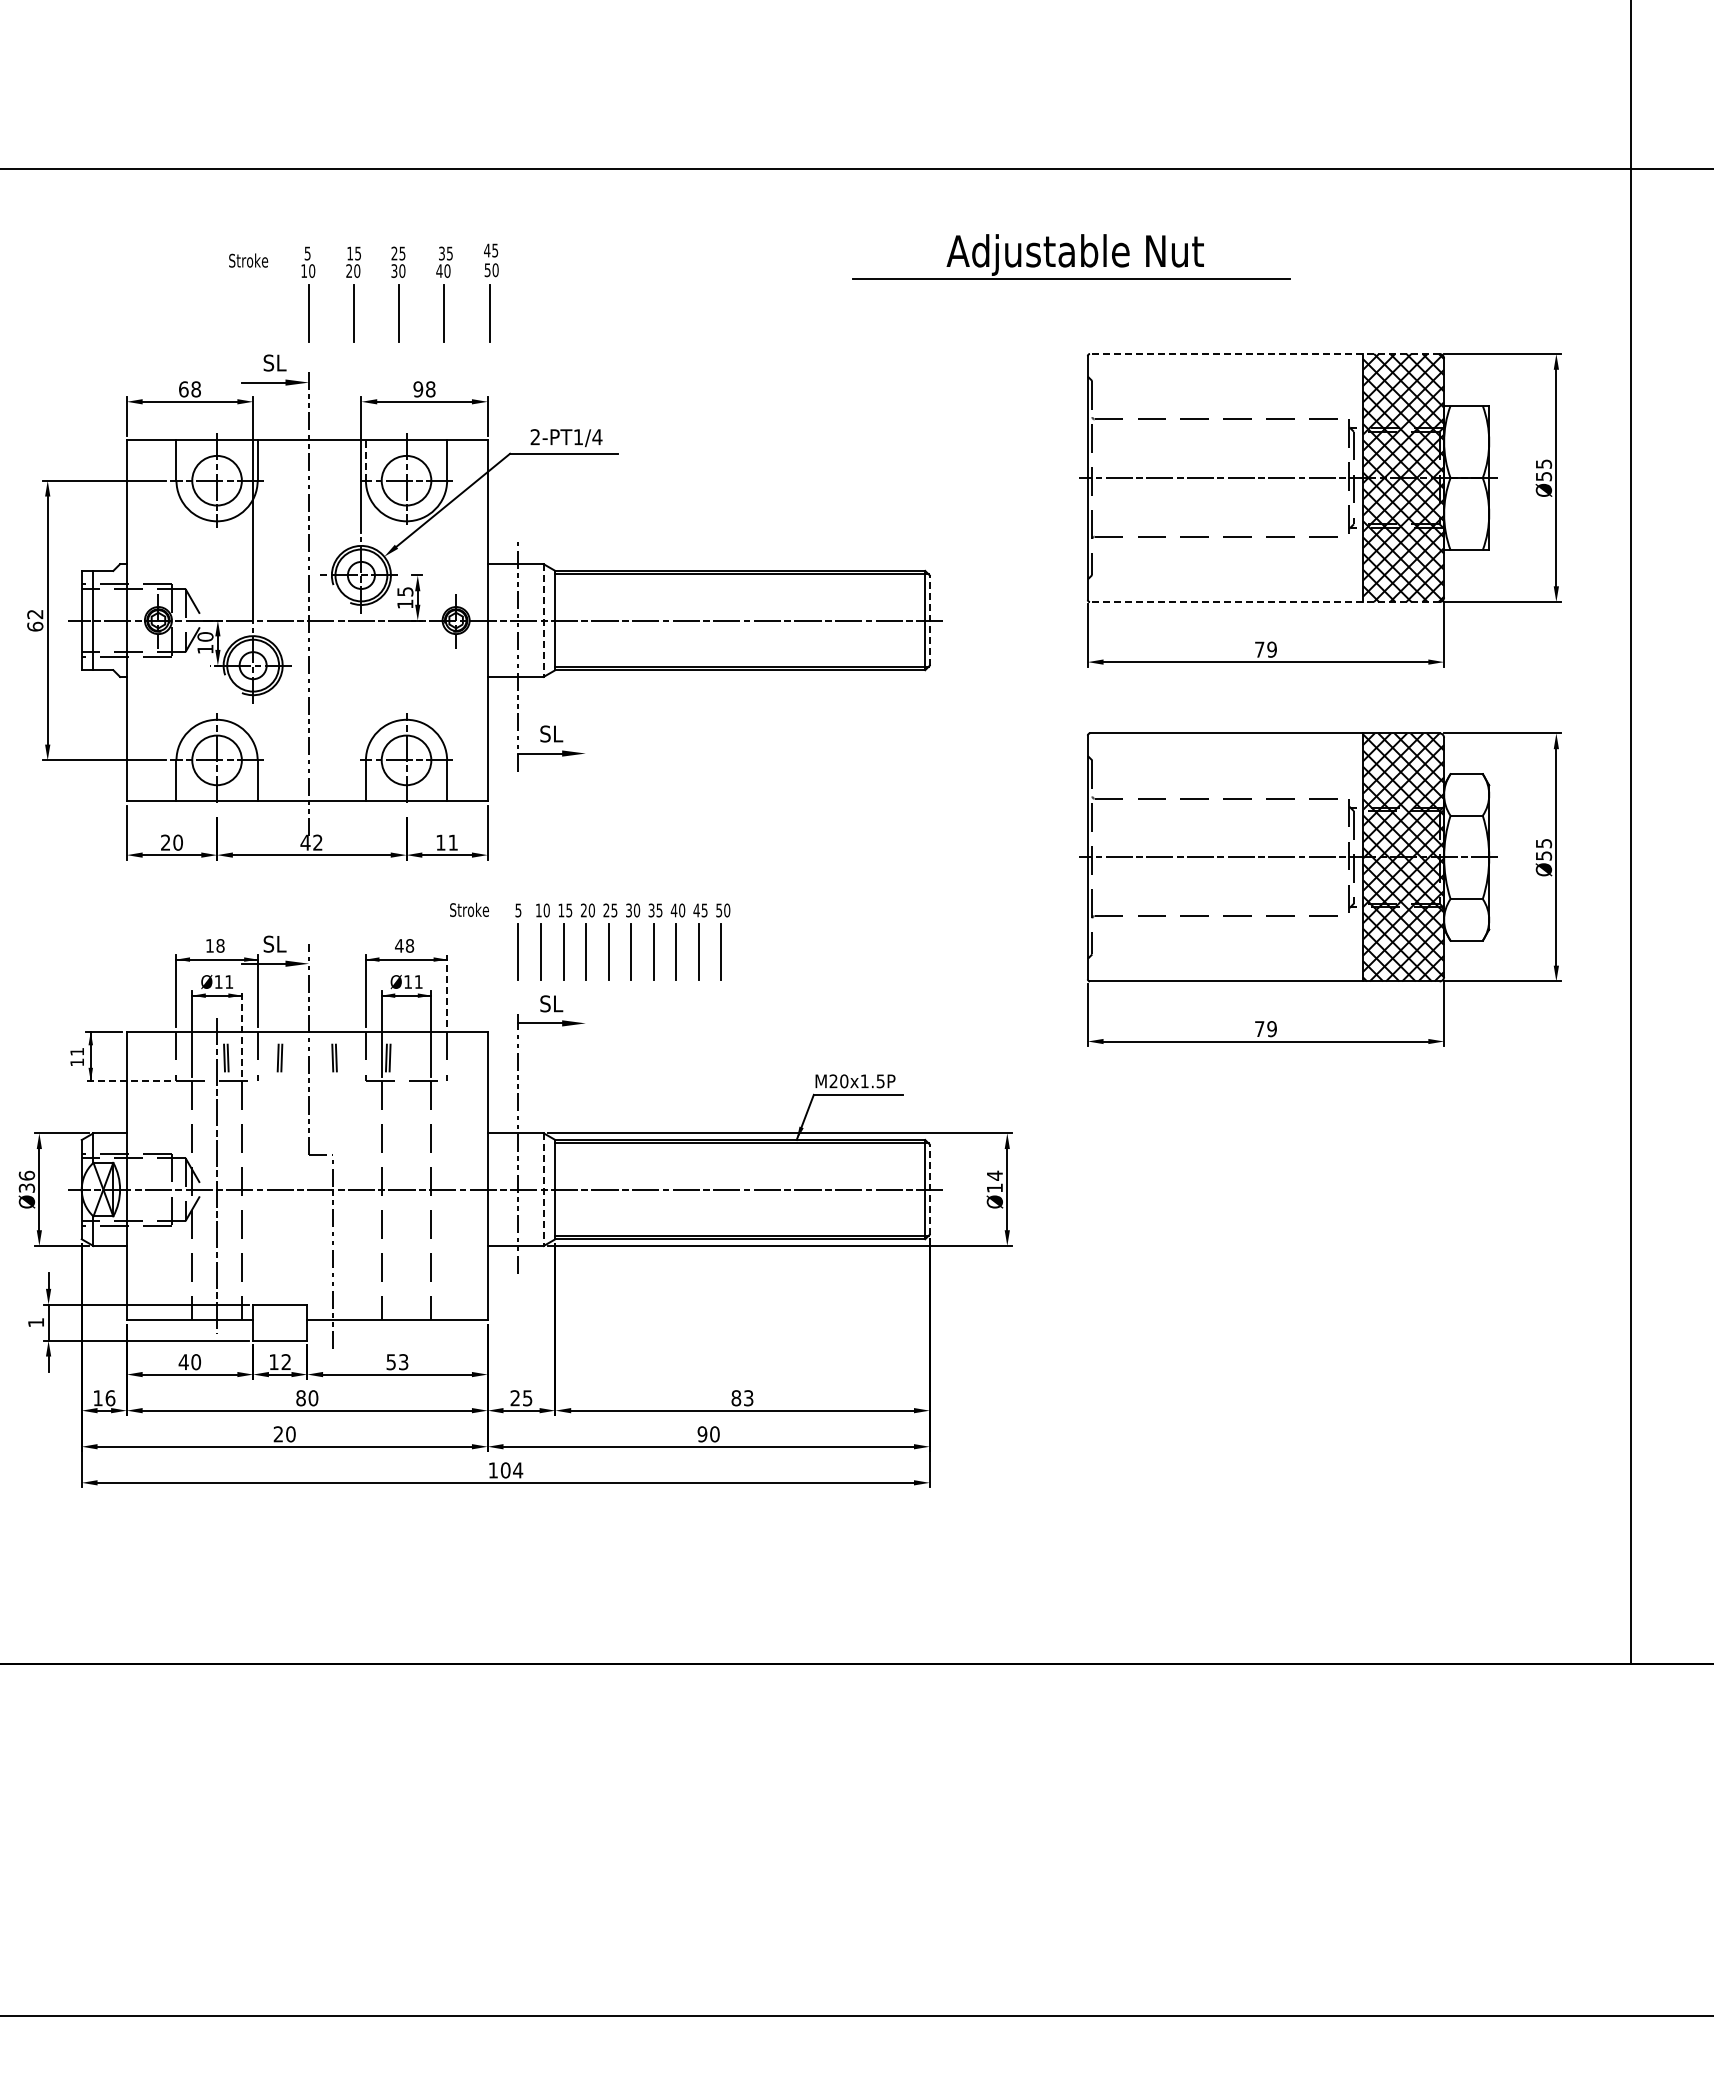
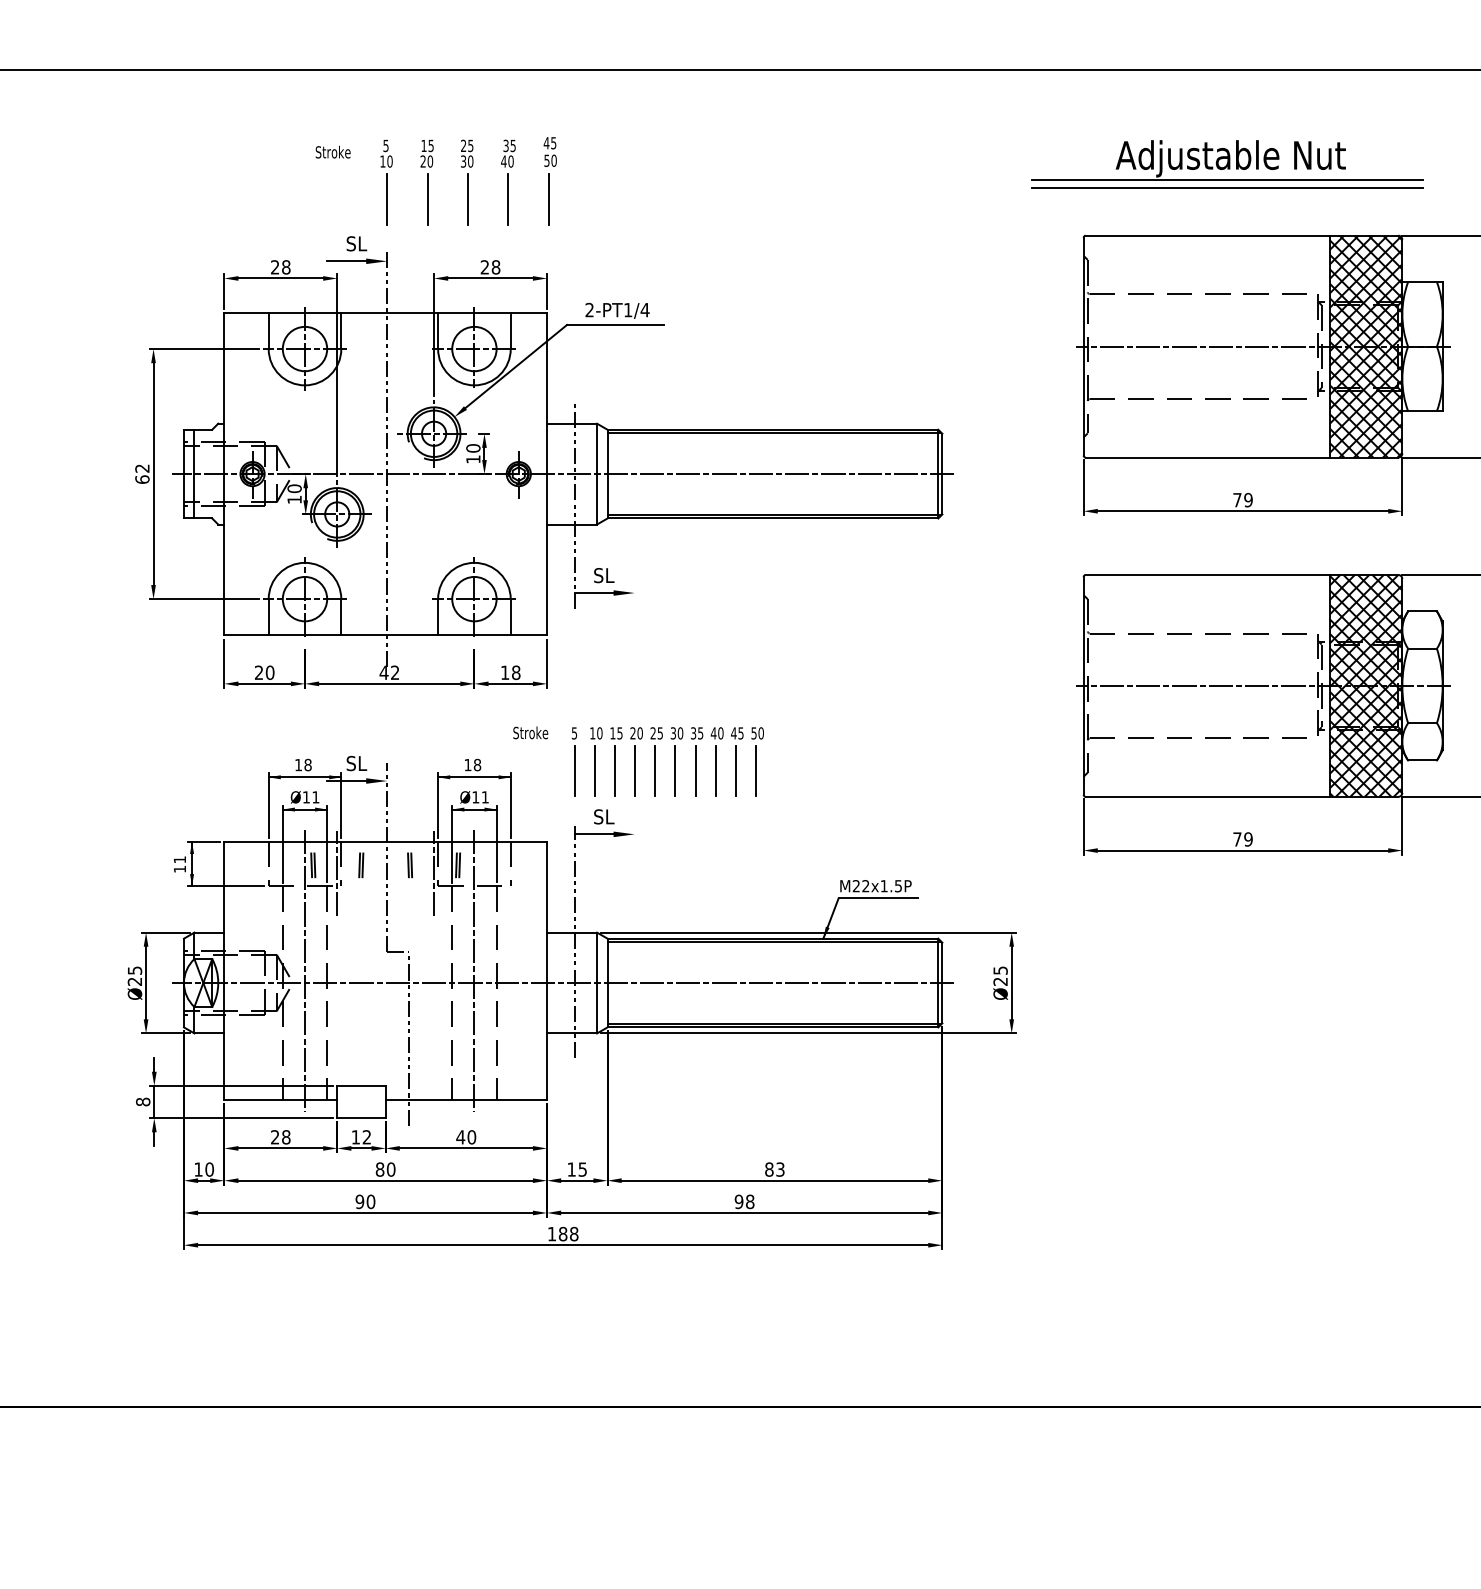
part: (1071, 256) -> (1227, 160), moved
line: (1247, 300) -> (1226, 187), added
line: (1264, 353) -> (1241, 235), dashed -> solid
text: (183, 389) -> (274, 267), 68 -> 28
text: (418, 389) -> (485, 267), 98 -> 28
line: (365, 459) -> (437, 330), dashed -> solid
text: (405, 591) -> (473, 448), 15 -> 10
line: (1264, 602) -> (1241, 457), dashed -> solid
line: (929, 620) -> (942, 474), dashed -> solid
line: (543, 621) -> (596, 474), dashed -> solid
text: (453, 842) -> (516, 672), 11 -> 18
text: (399, 945) -> (468, 764), 48 -> 18
line: (447, 990) -> (511, 804), dashed -> solid
line: (241, 1034) -> (326, 844), dashed -> solid
line: (253, 1067) -> (337, 873), added
line: (361, 1067) -> (434, 873), added
line: (128, 1081) -> (225, 886), dashed -> solid
text: (844, 1081) -> (866, 886), M20x1.5P -> M22x1.5P
line: (406, 1176) -> (474, 971), added
text: (26, 1181) -> (134, 975), Ø36 -> Ø25
text: (994, 1181) -> (1000, 975), Ø14 -> Ø25
line: (929, 1189) -> (942, 982), dashed -> solid
line: (543, 1190) -> (596, 983), dashed -> solid
text: (36, 1322) -> (143, 1101), 1 -> 8
text: (189, 1361) -> (280, 1136), 40 -> 28
text: (397, 1362) -> (466, 1137), 53 -> 40
text: (110, 1397) -> (209, 1168), 16 -> 10
text: (514, 1398) -> (570, 1169), 25 -> 15
text: (278, 1434) -> (359, 1202), 20 -> 90
text: (714, 1434) -> (749, 1202), 90 -> 98
text: (511, 1470) -> (568, 1234), 104 -> 188

